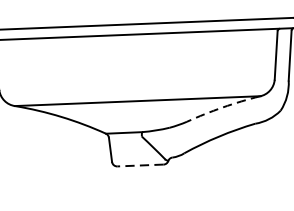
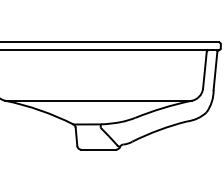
arc: (222, 107) -> (162, 108), dashed -> solid
line: (140, 165) -> (98, 149), dashed -> solid

